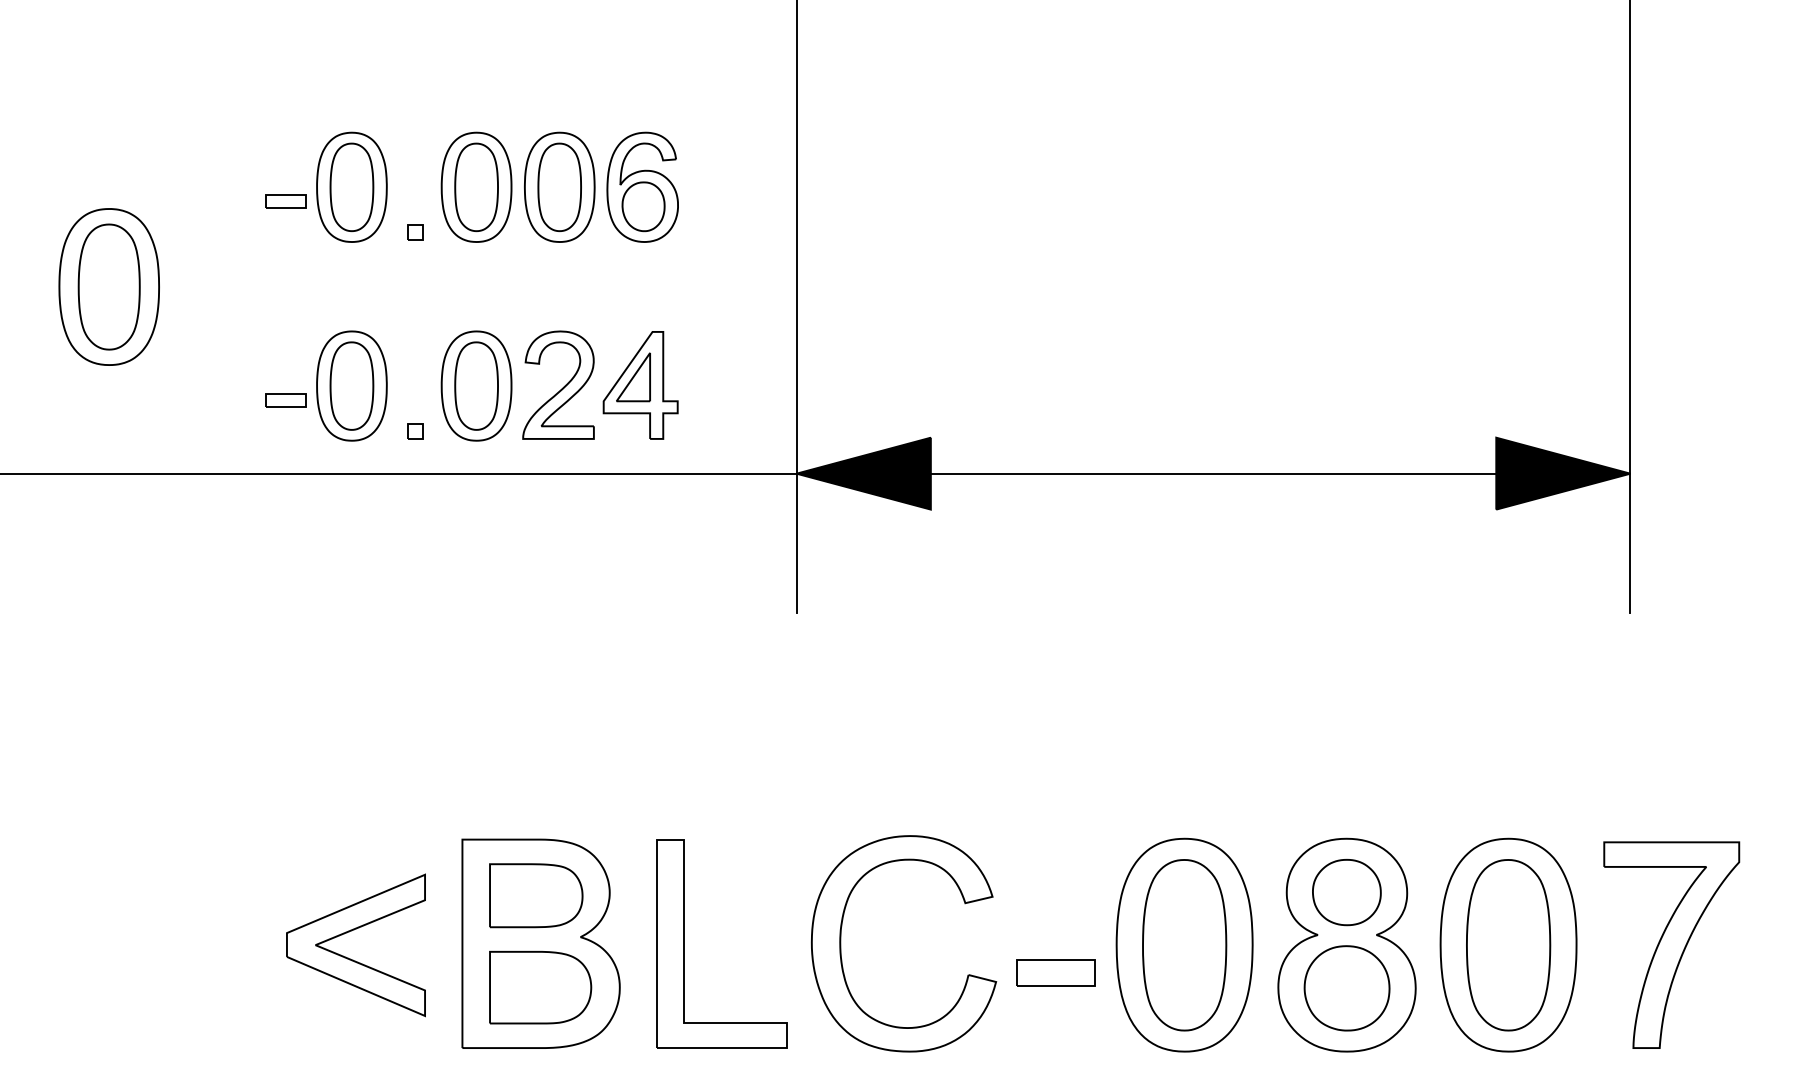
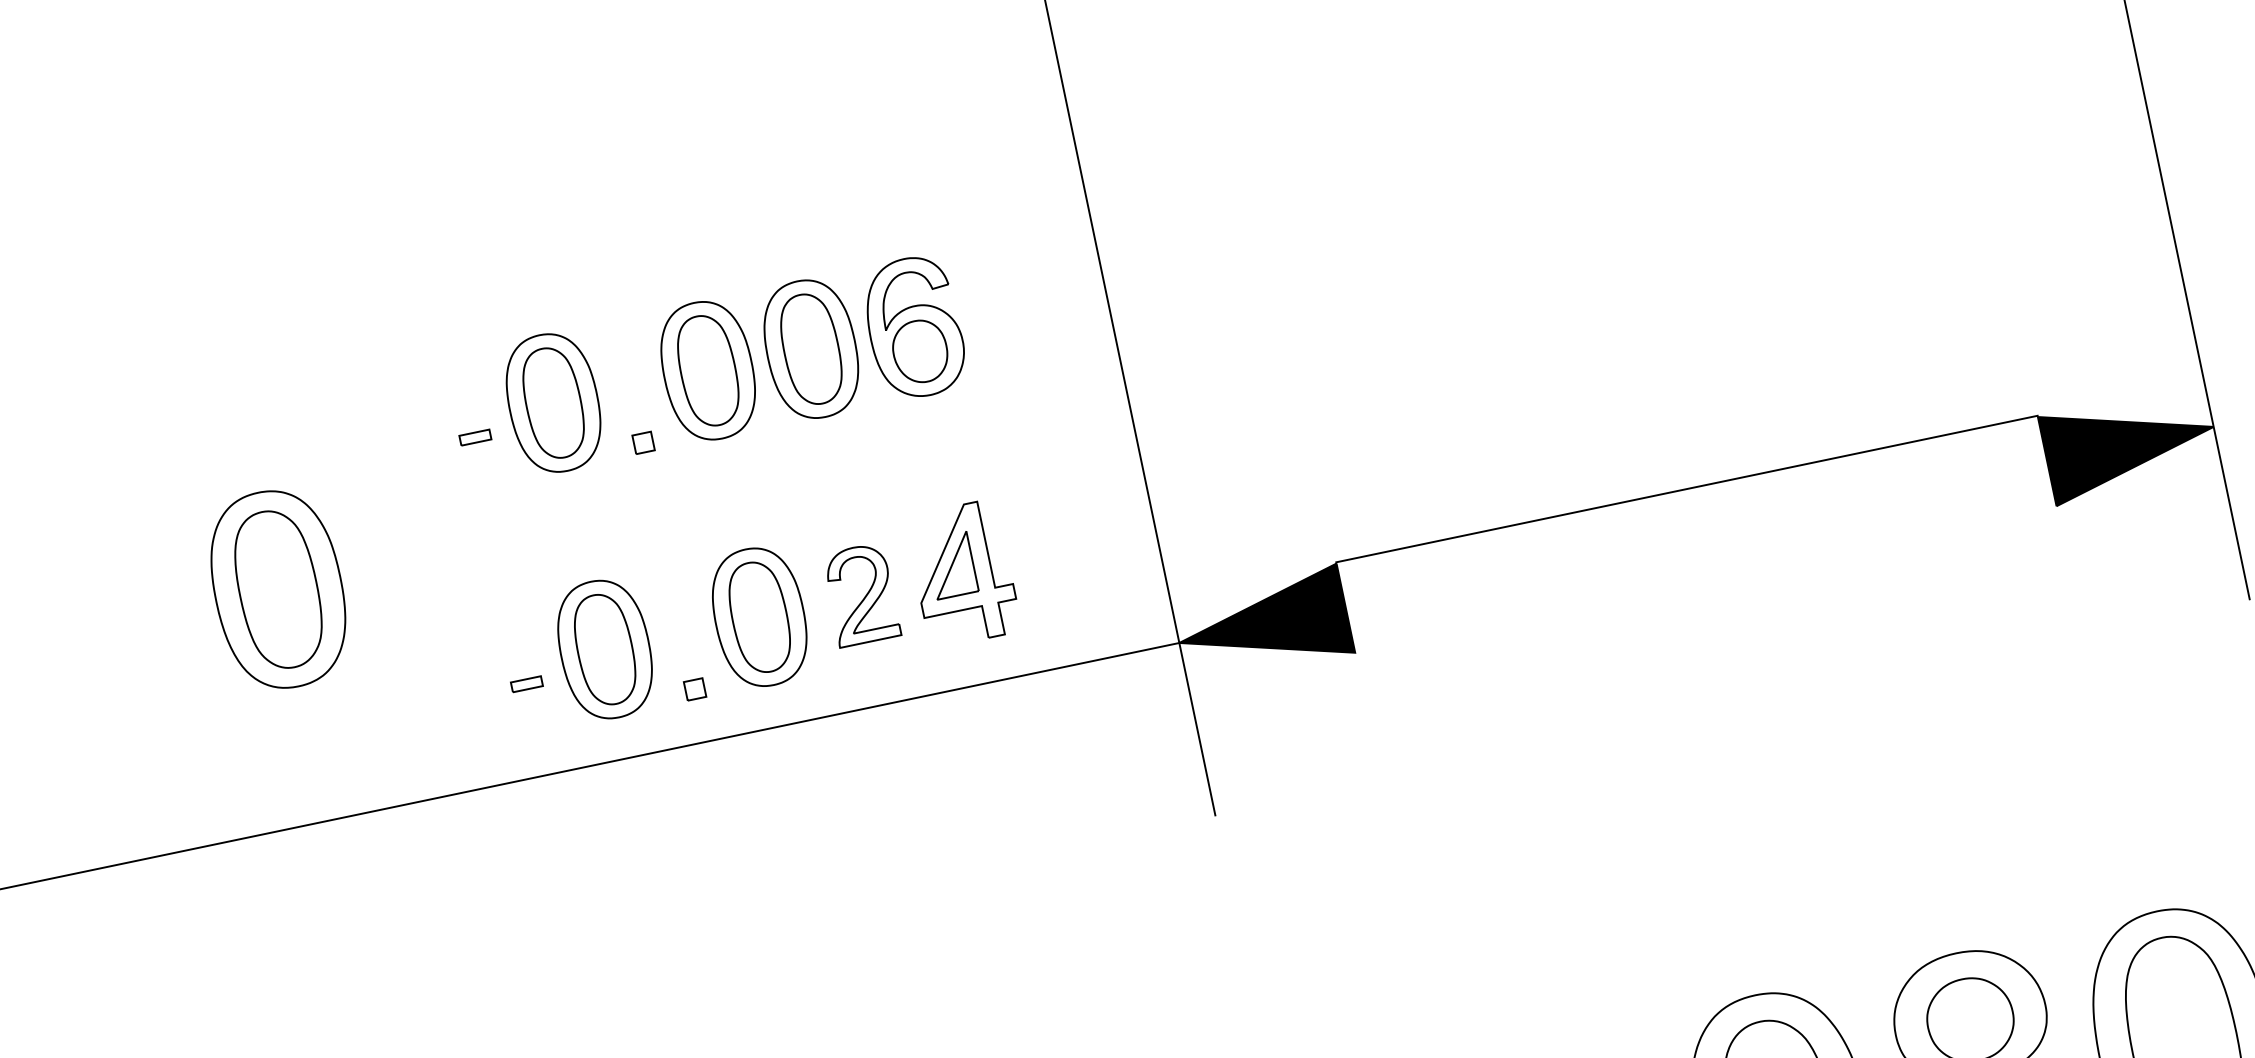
part: (285, 201) -> (474, 437), size x0.6
part: (558, 384) -> (860, 594), size x0.7
part: (285, 400) -> (526, 684), size x0.6
line: (1213, 473) -> (1686, 488), moved

